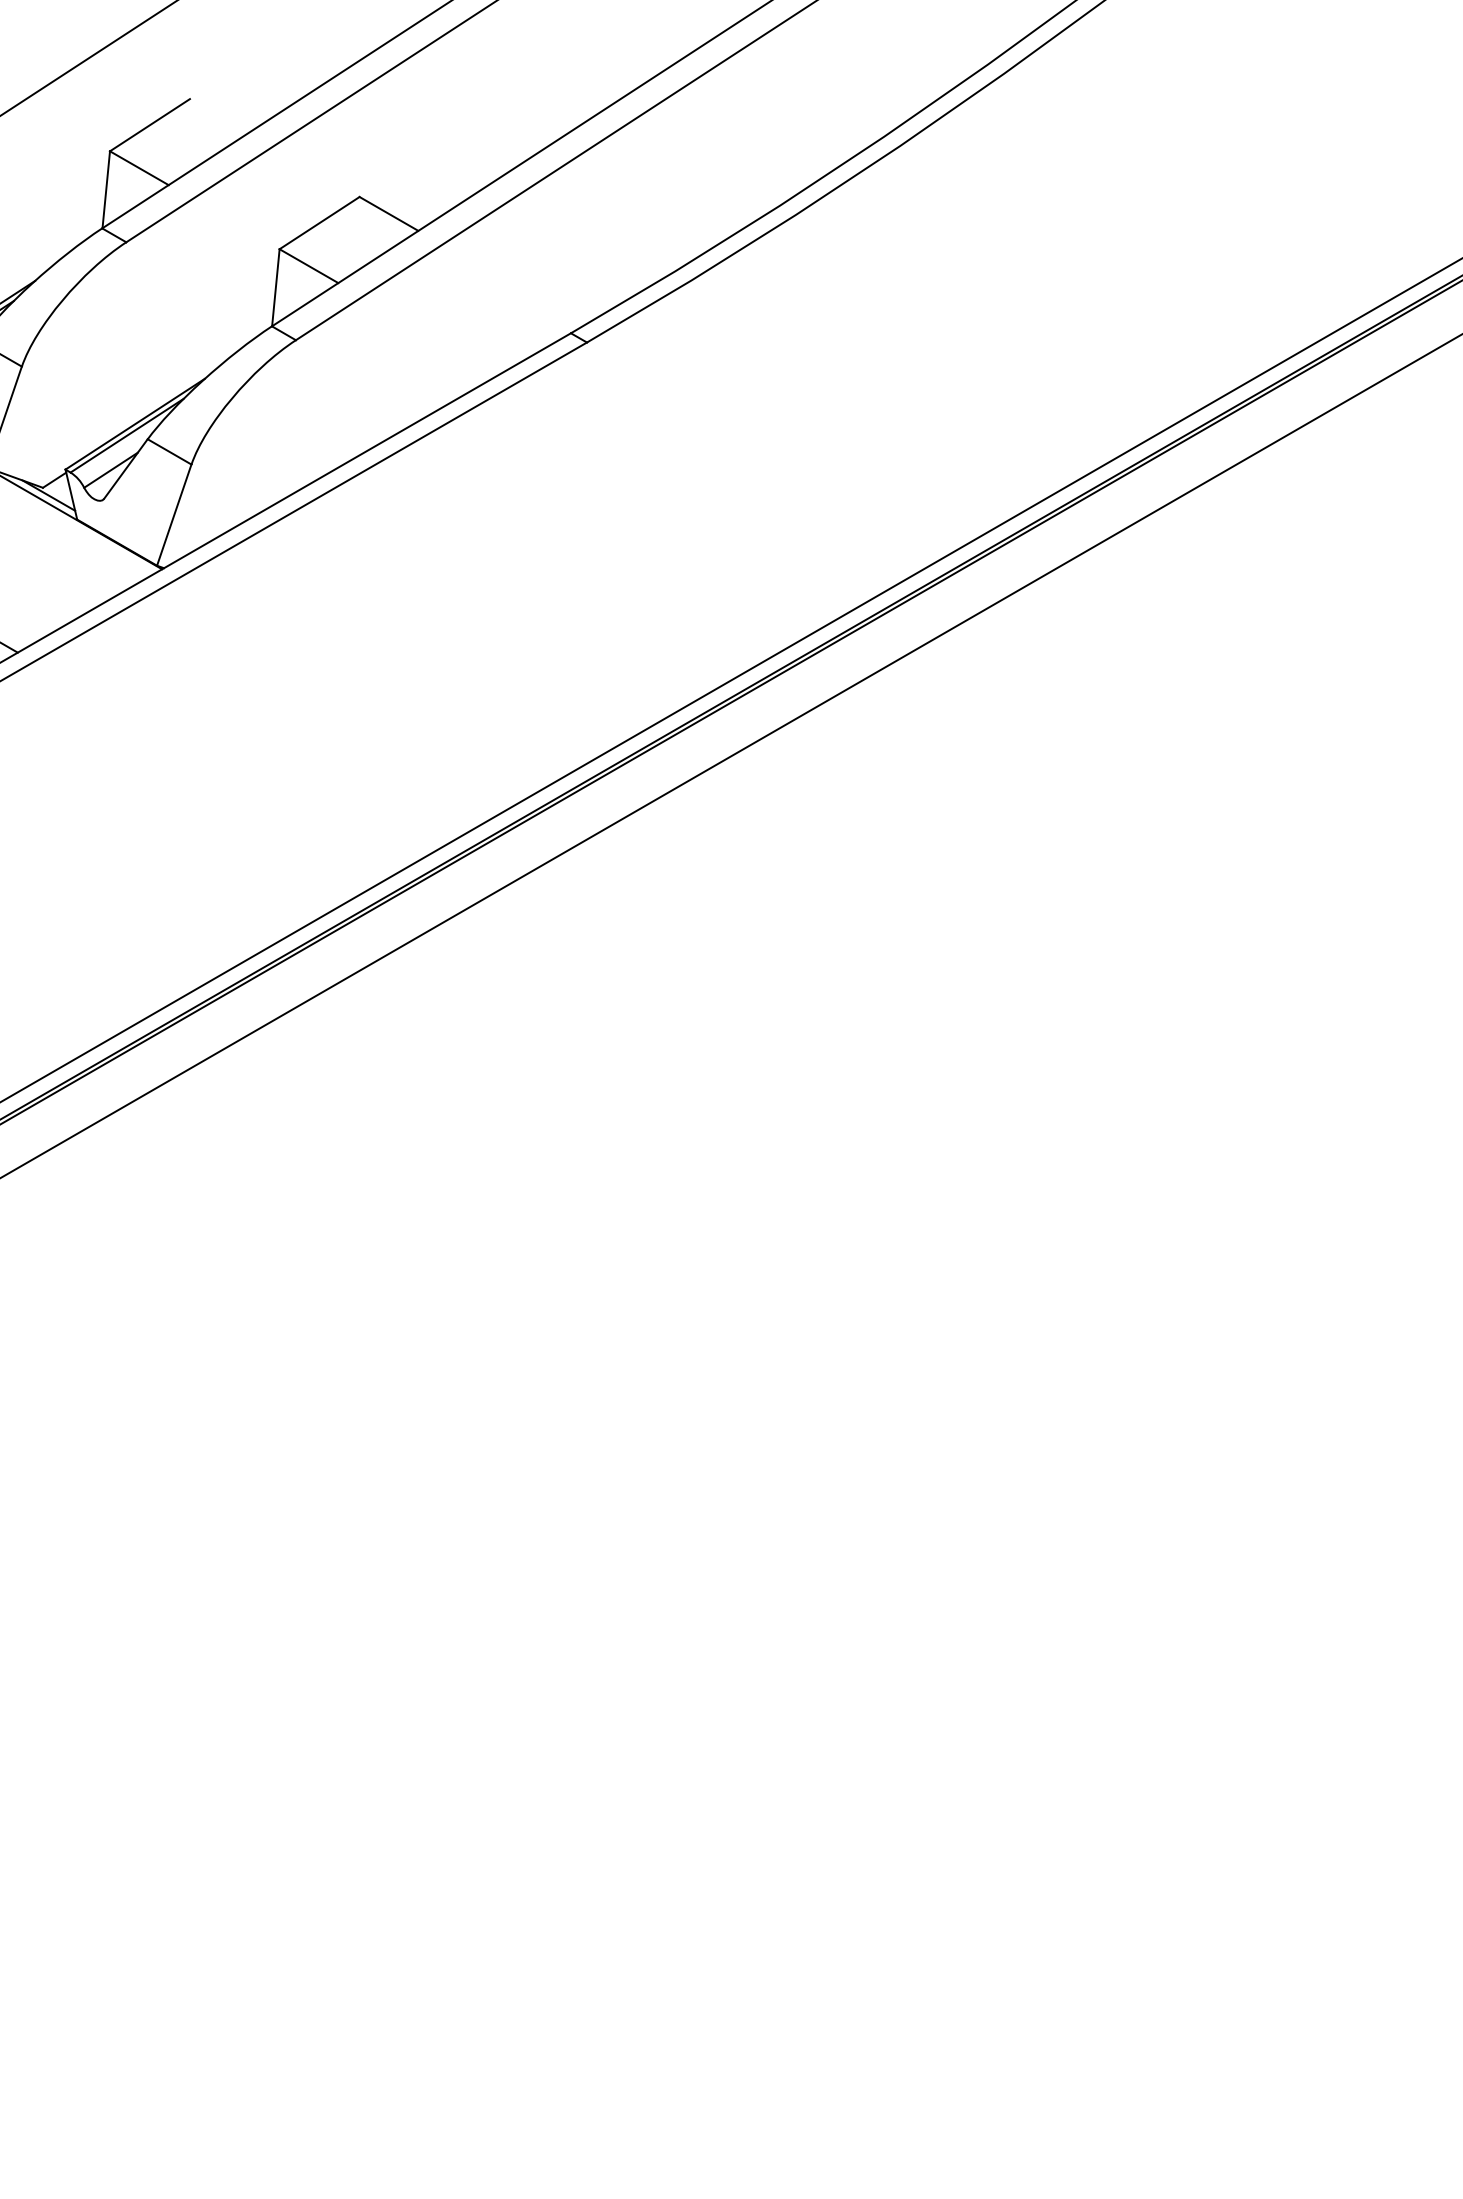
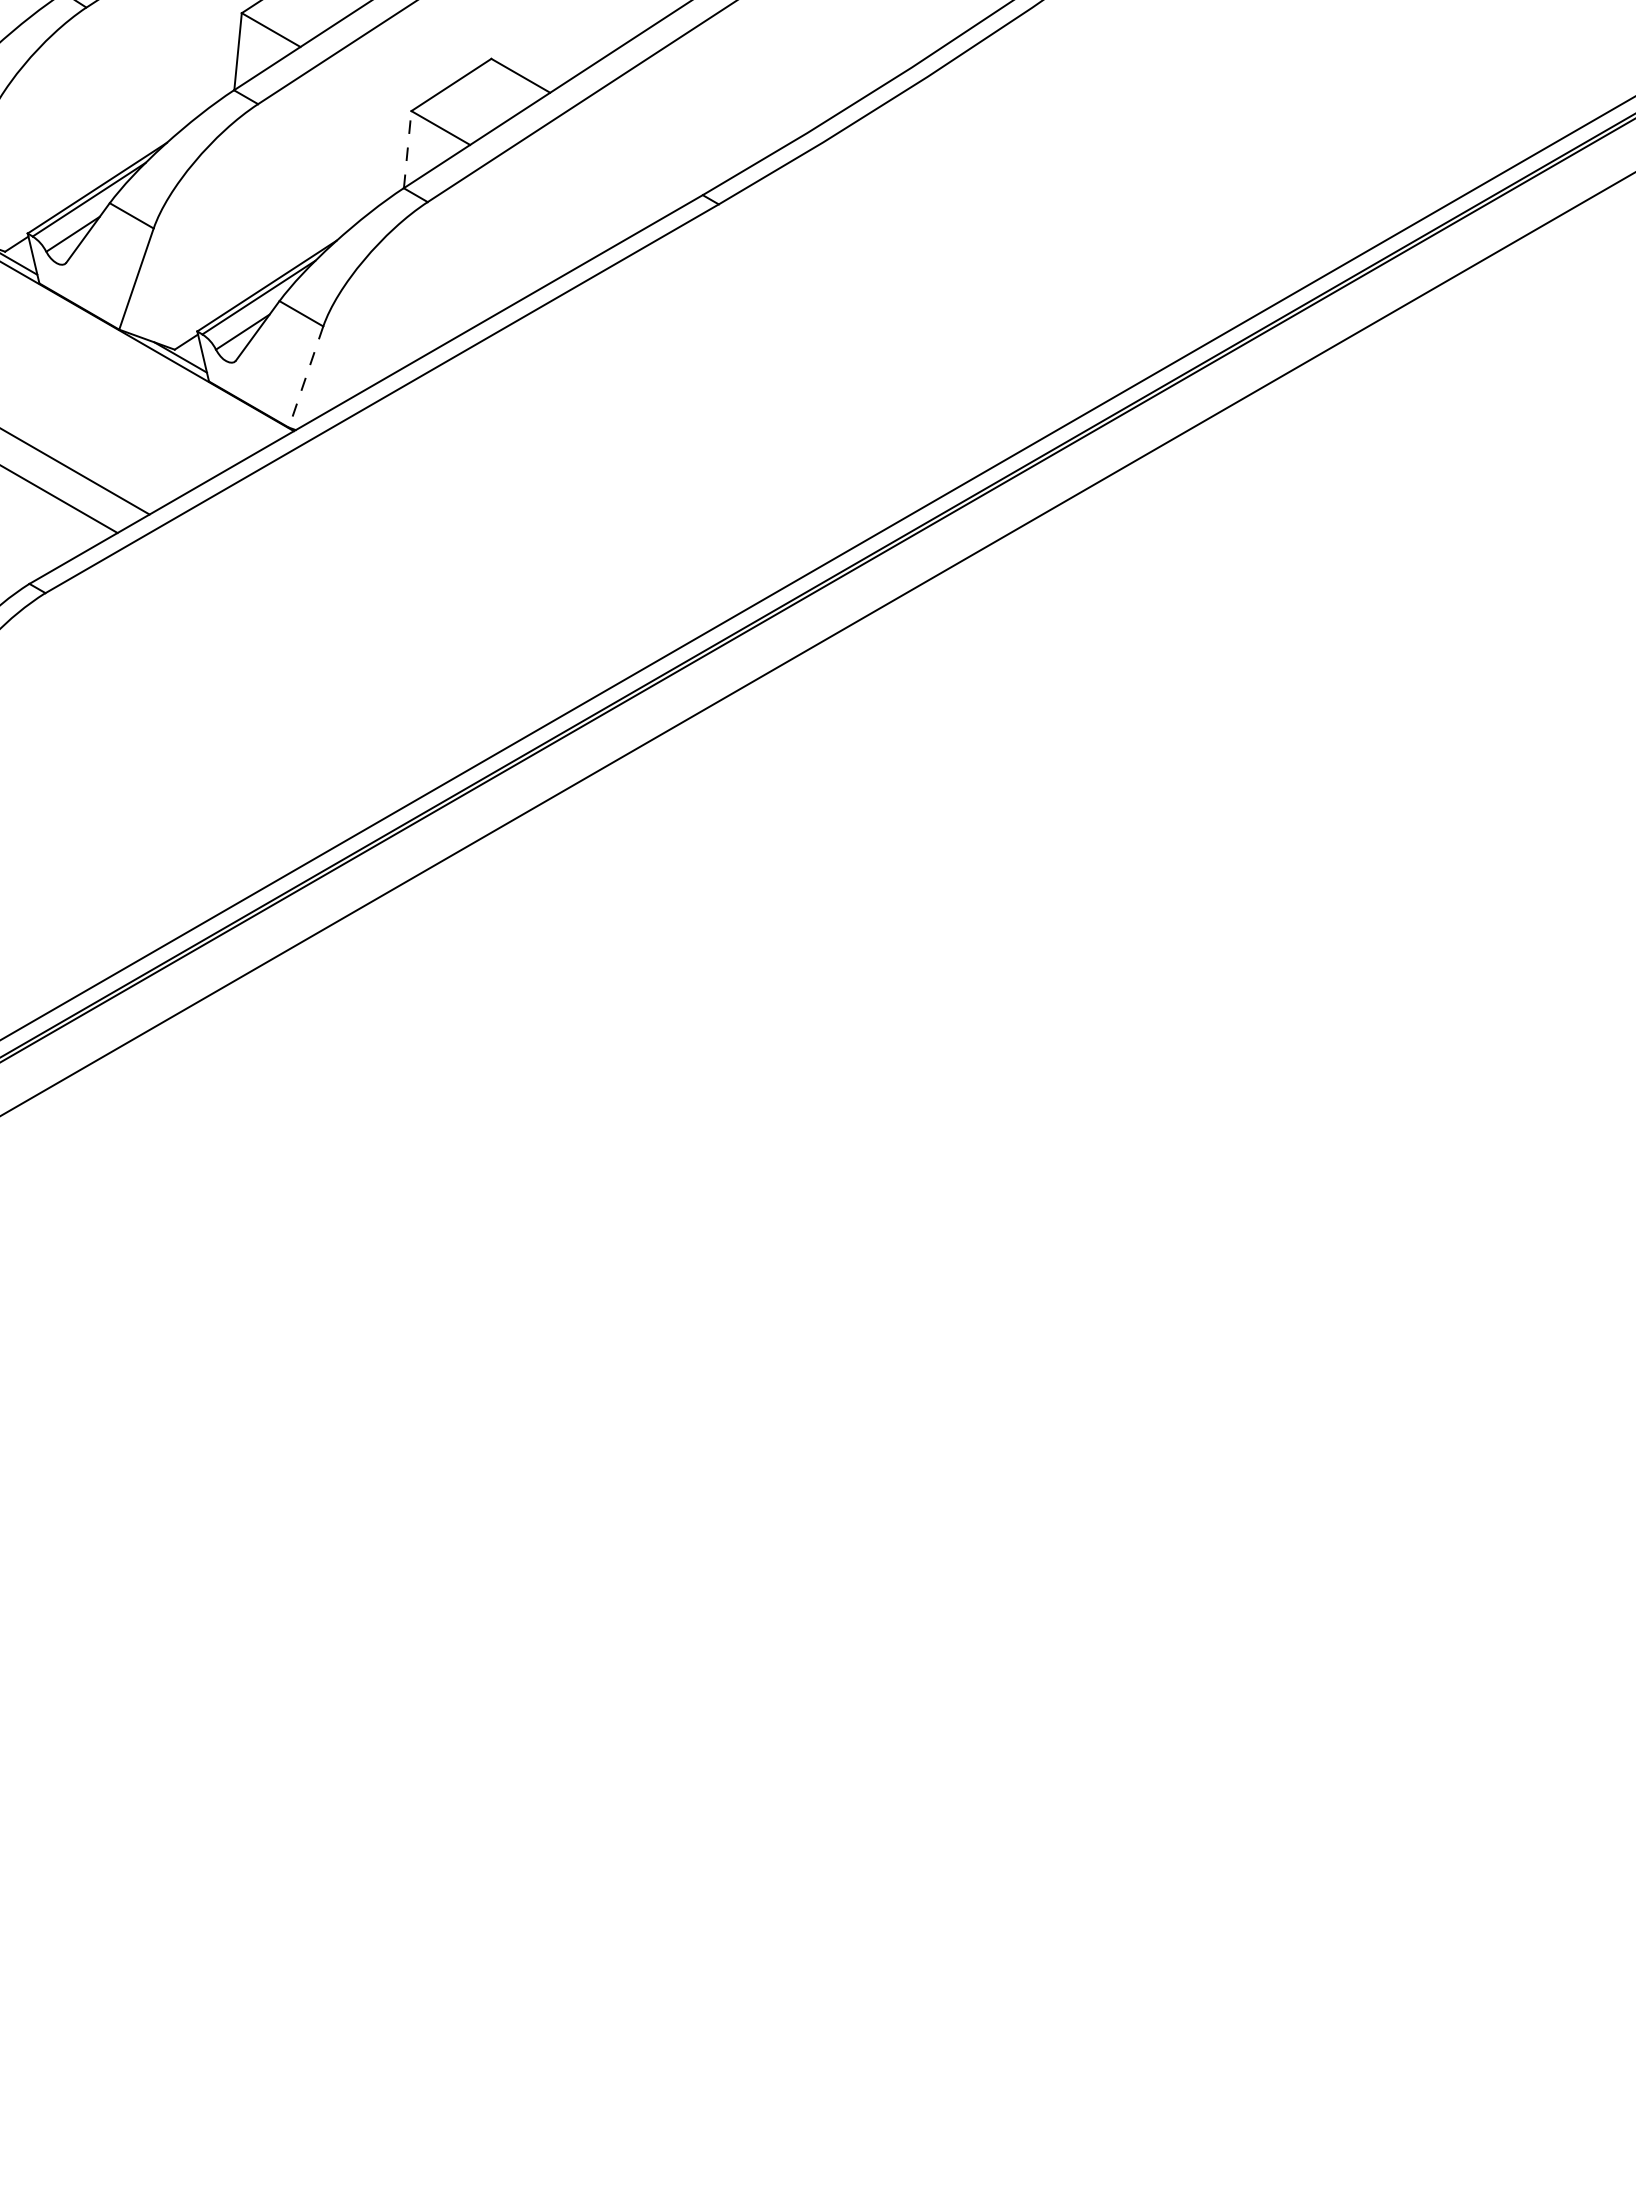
line: (275, 287) -> (407, 149), solid -> dashed
line: (173, 515) -> (305, 377), solid -> dashed

